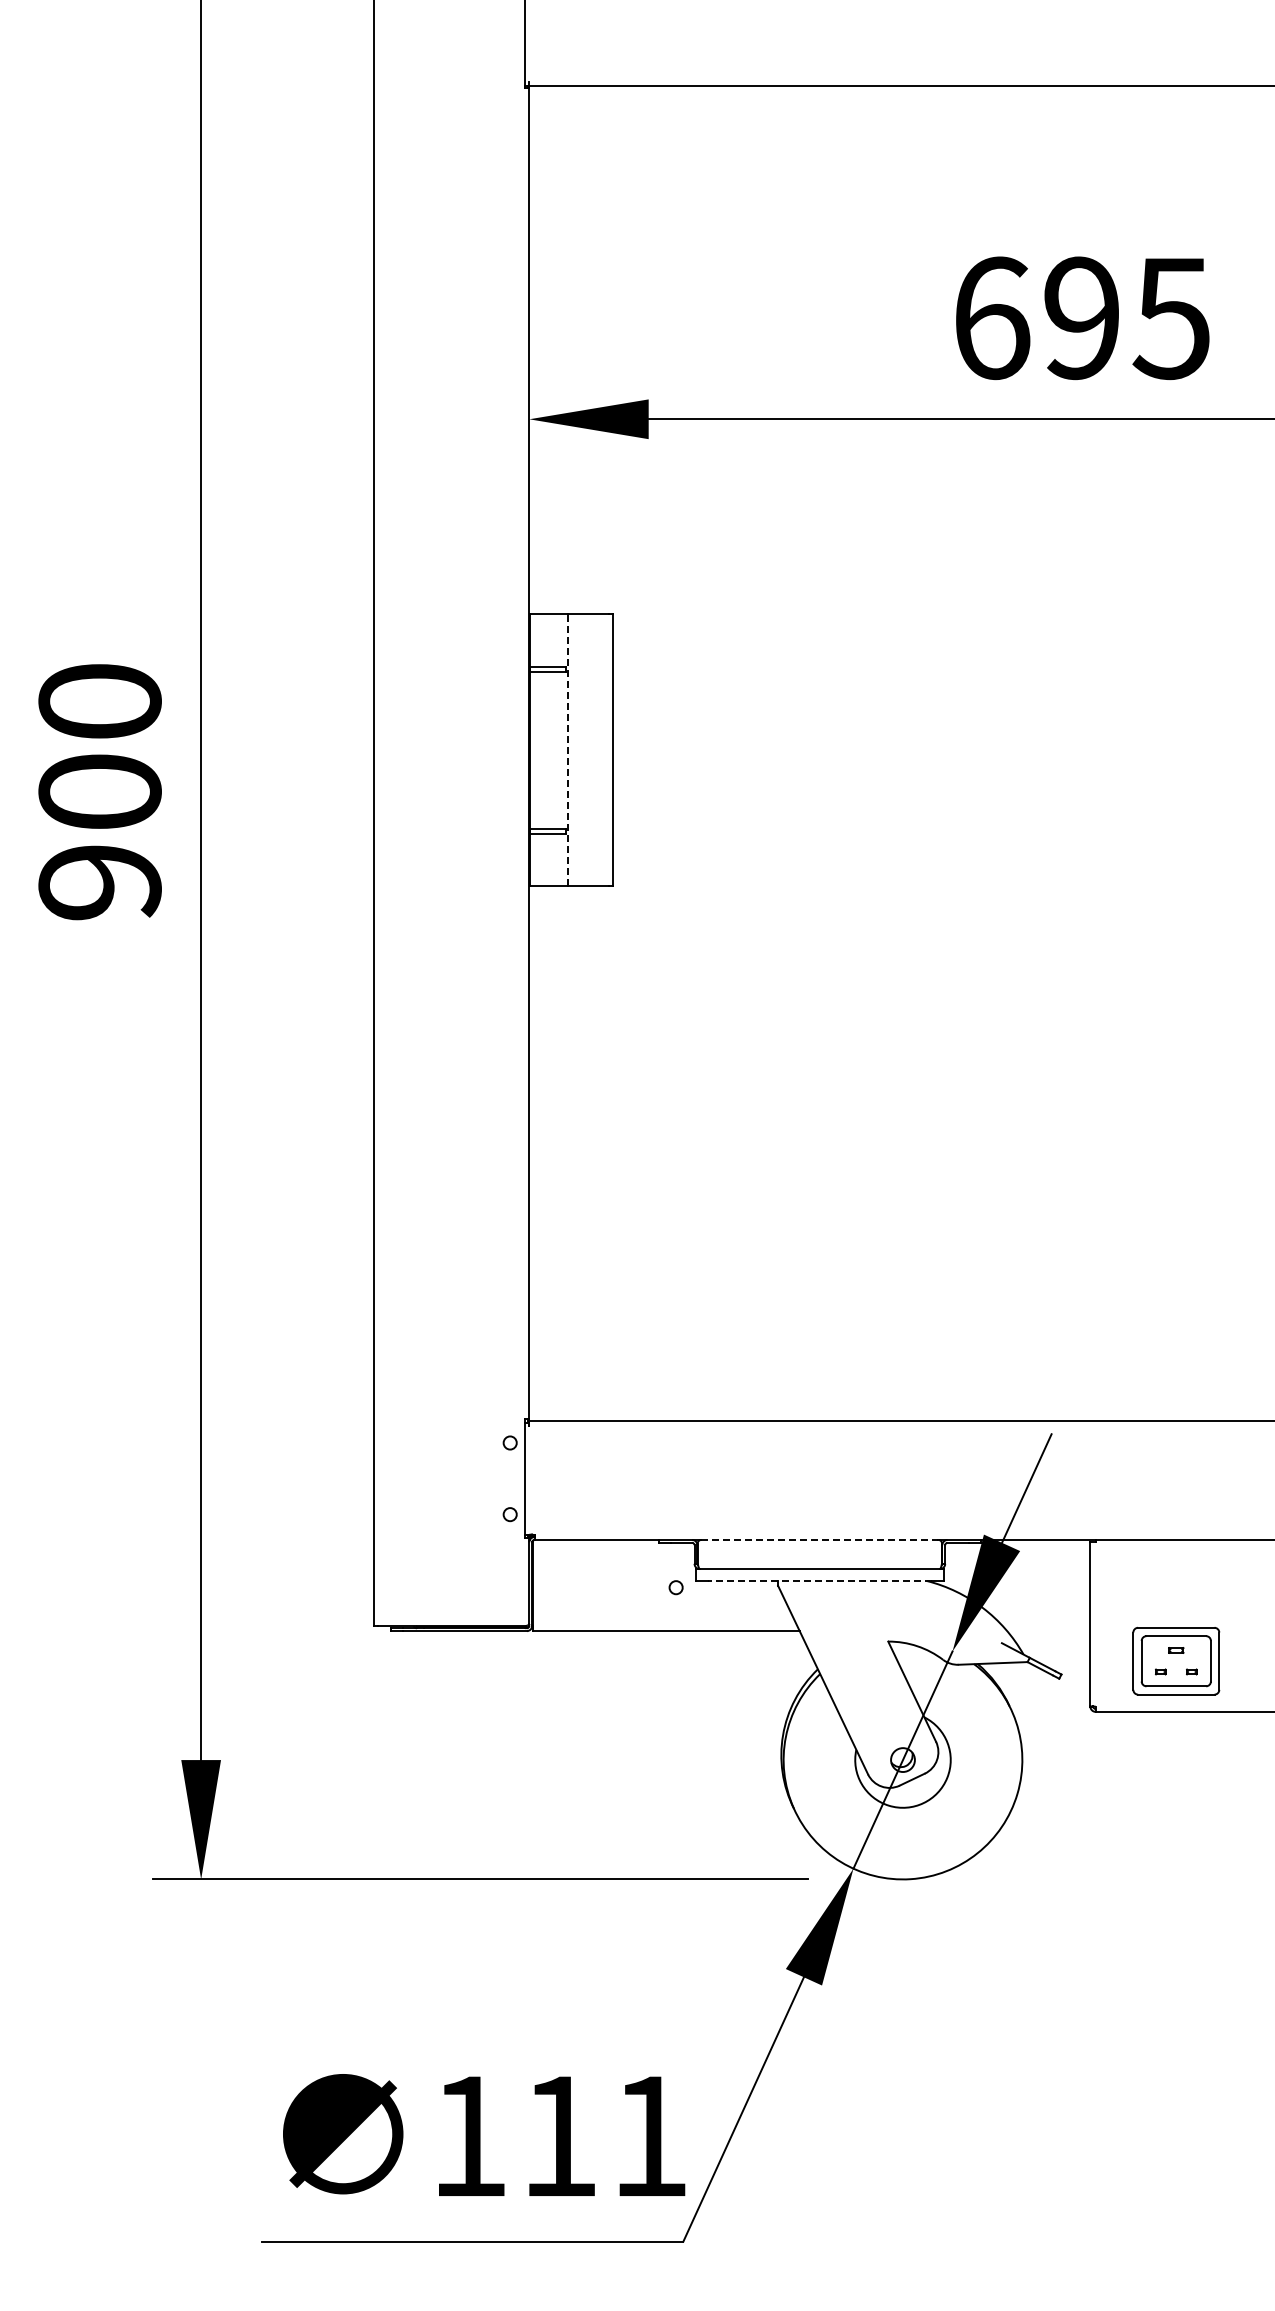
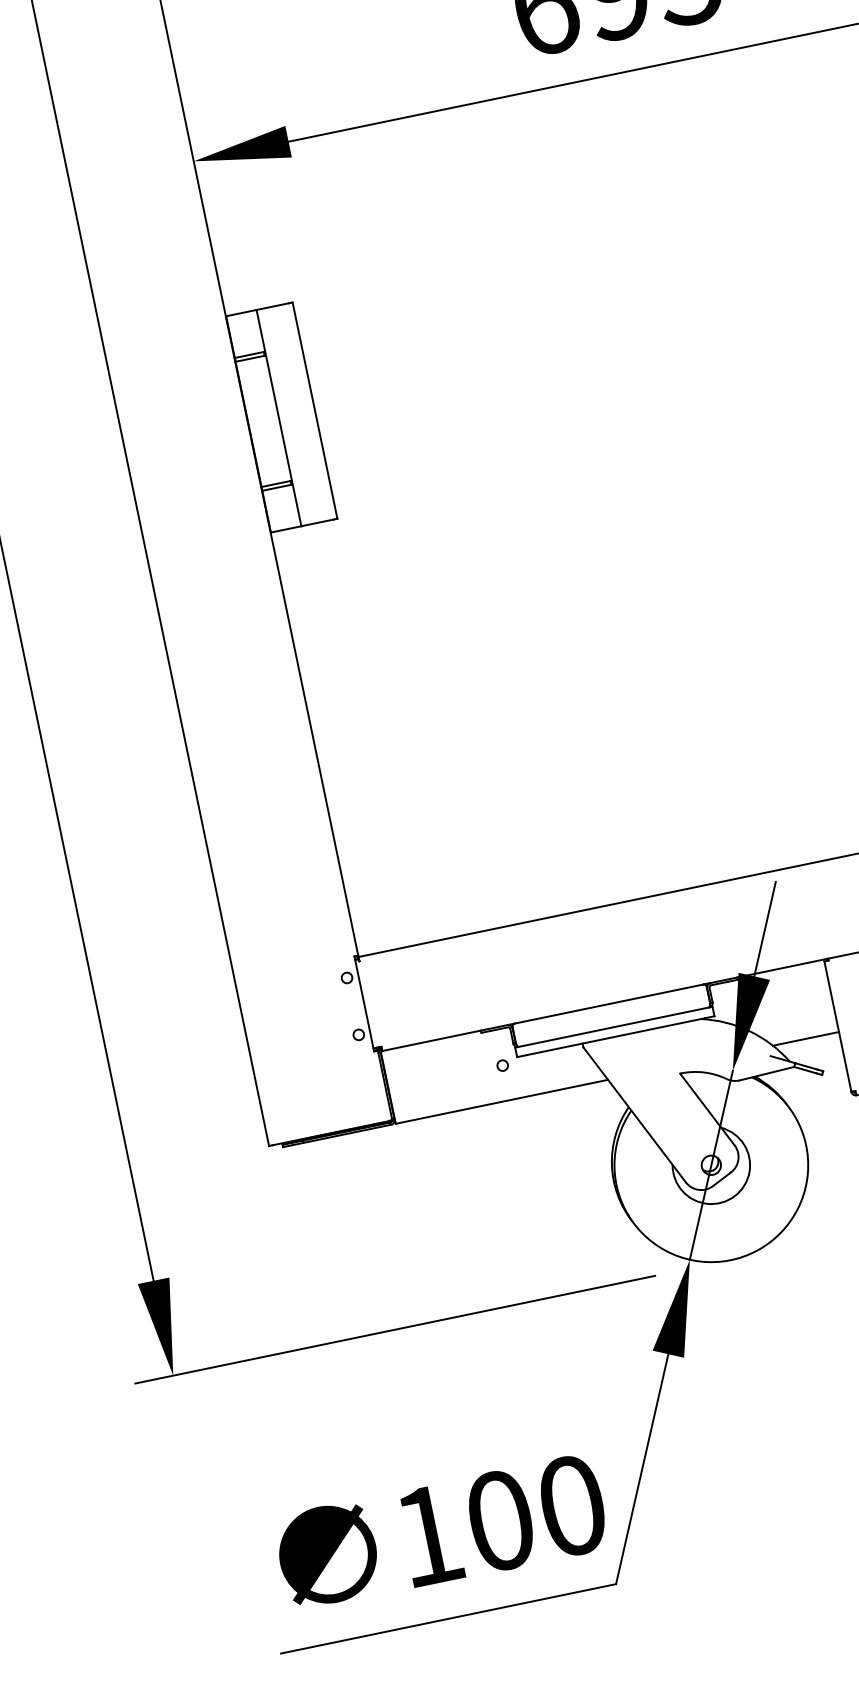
line: (567, 749) -> (278, 417), dashed -> solid
line: (819, 1539) -> (608, 1003), dashed -> solid
line: (819, 1581) -> (615, 1037), dashed -> solid
line: (1048, 1631) -> (805, 1039), added
text: (605, 2136) -> (536, 1513), 111 -> 100

